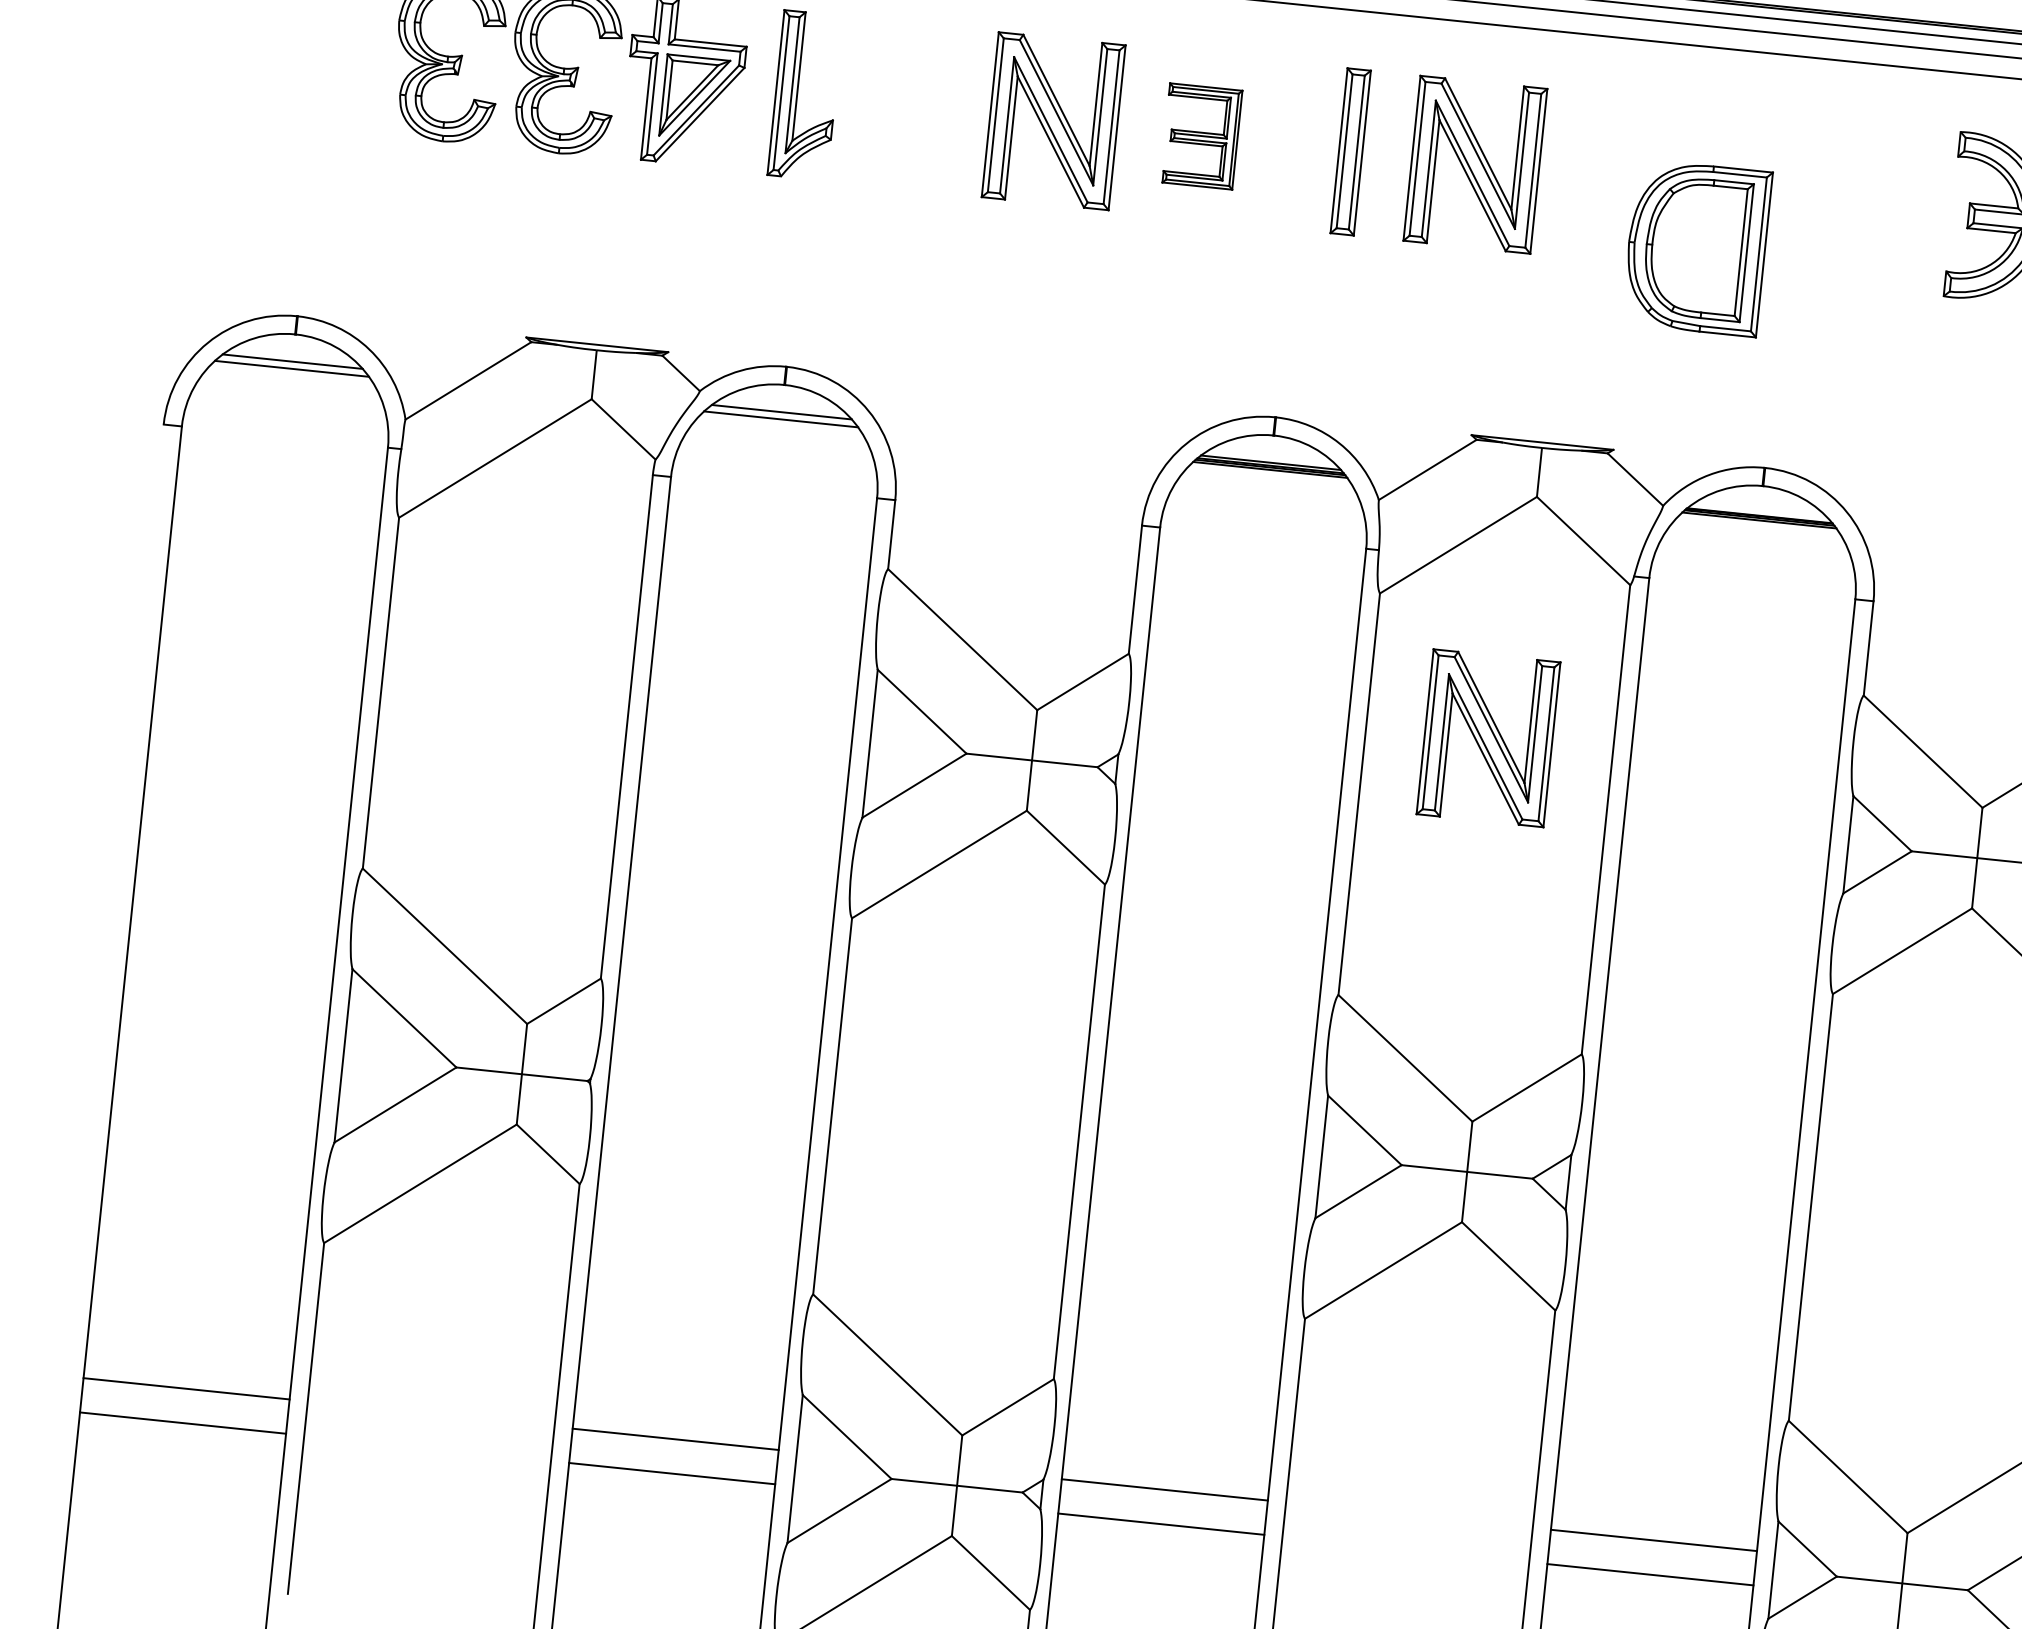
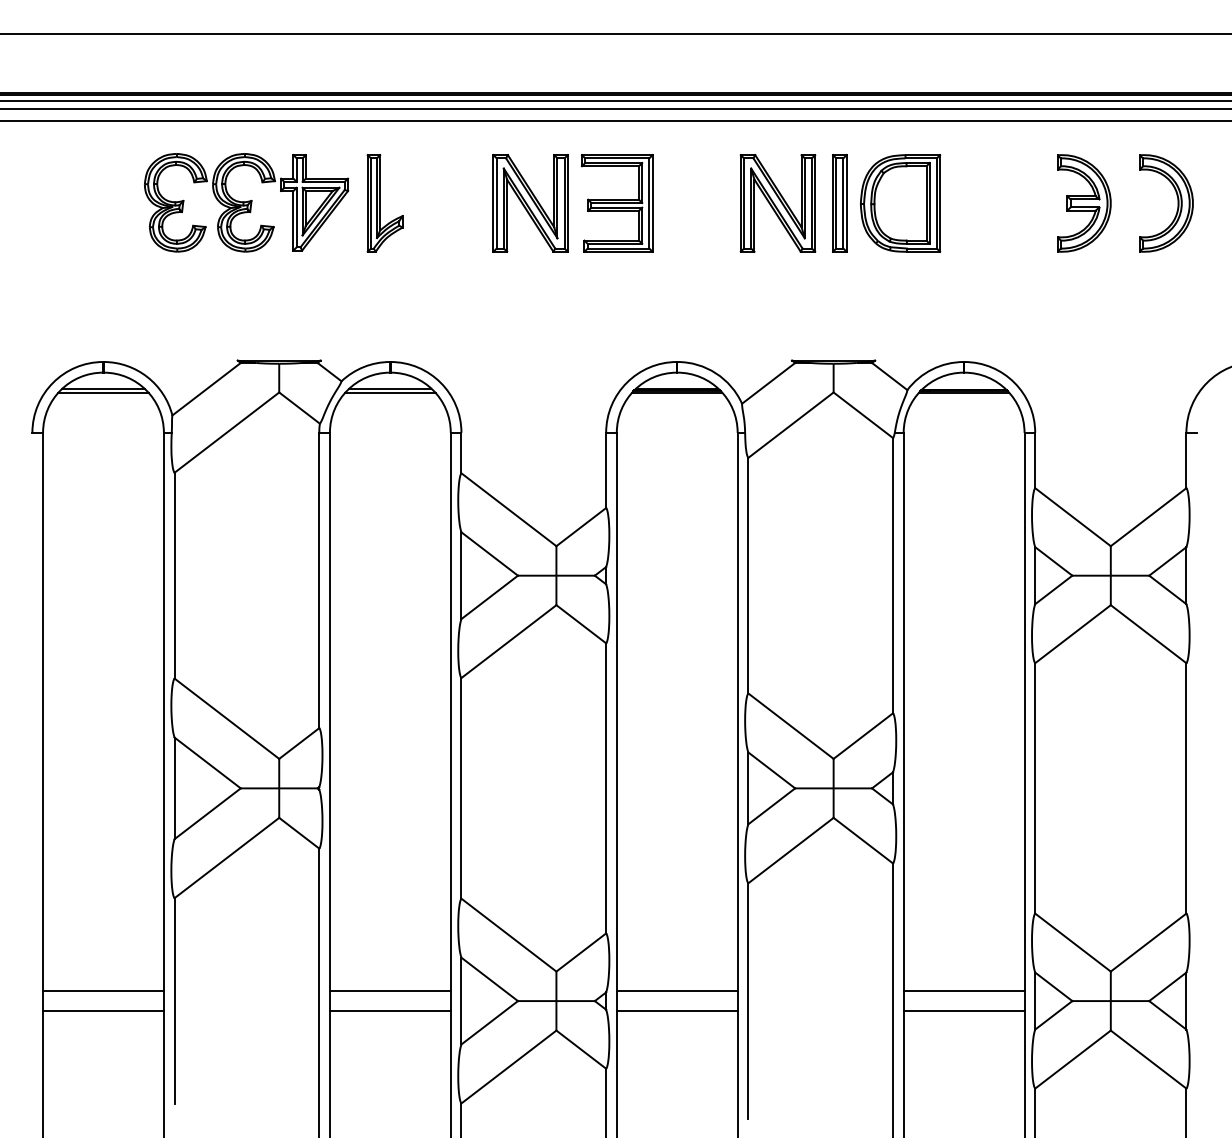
part: (1200, 136) -> (616, 203), size x1.67
part: (1350, 151) -> (839, 203), moved
part: (1696, 248) -> (900, 203), moved
part: (1487, 738) -> (819, 535), removed

